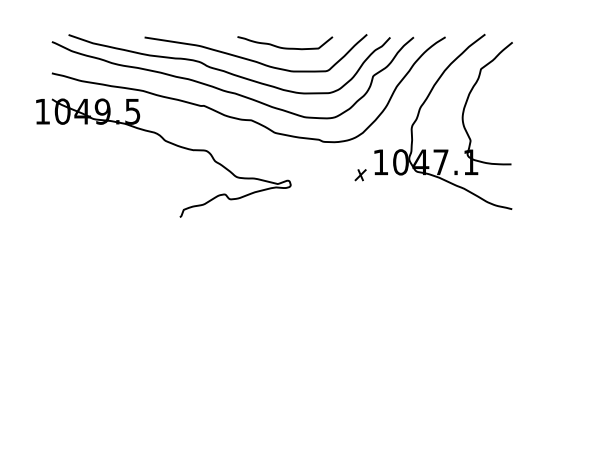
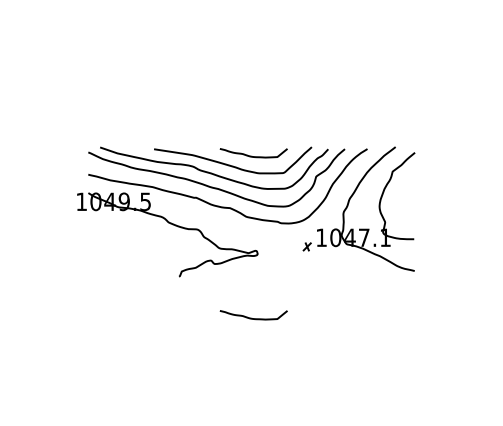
curve: (282, 274) -> (251, 317), added

